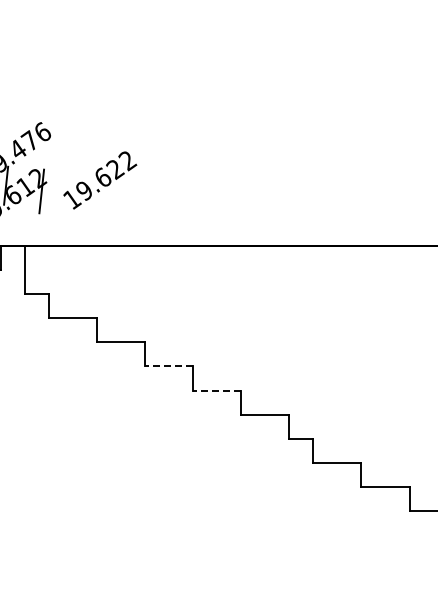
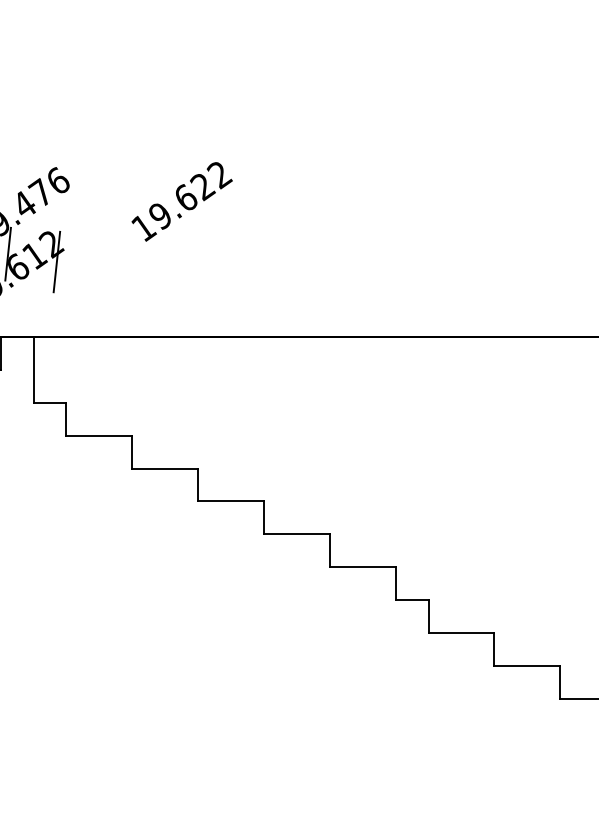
text: (100, 180) -> (182, 201), moved
line: (168, 366) -> (230, 501), dashed -> solid
line: (216, 390) -> (296, 534), dashed -> solid

